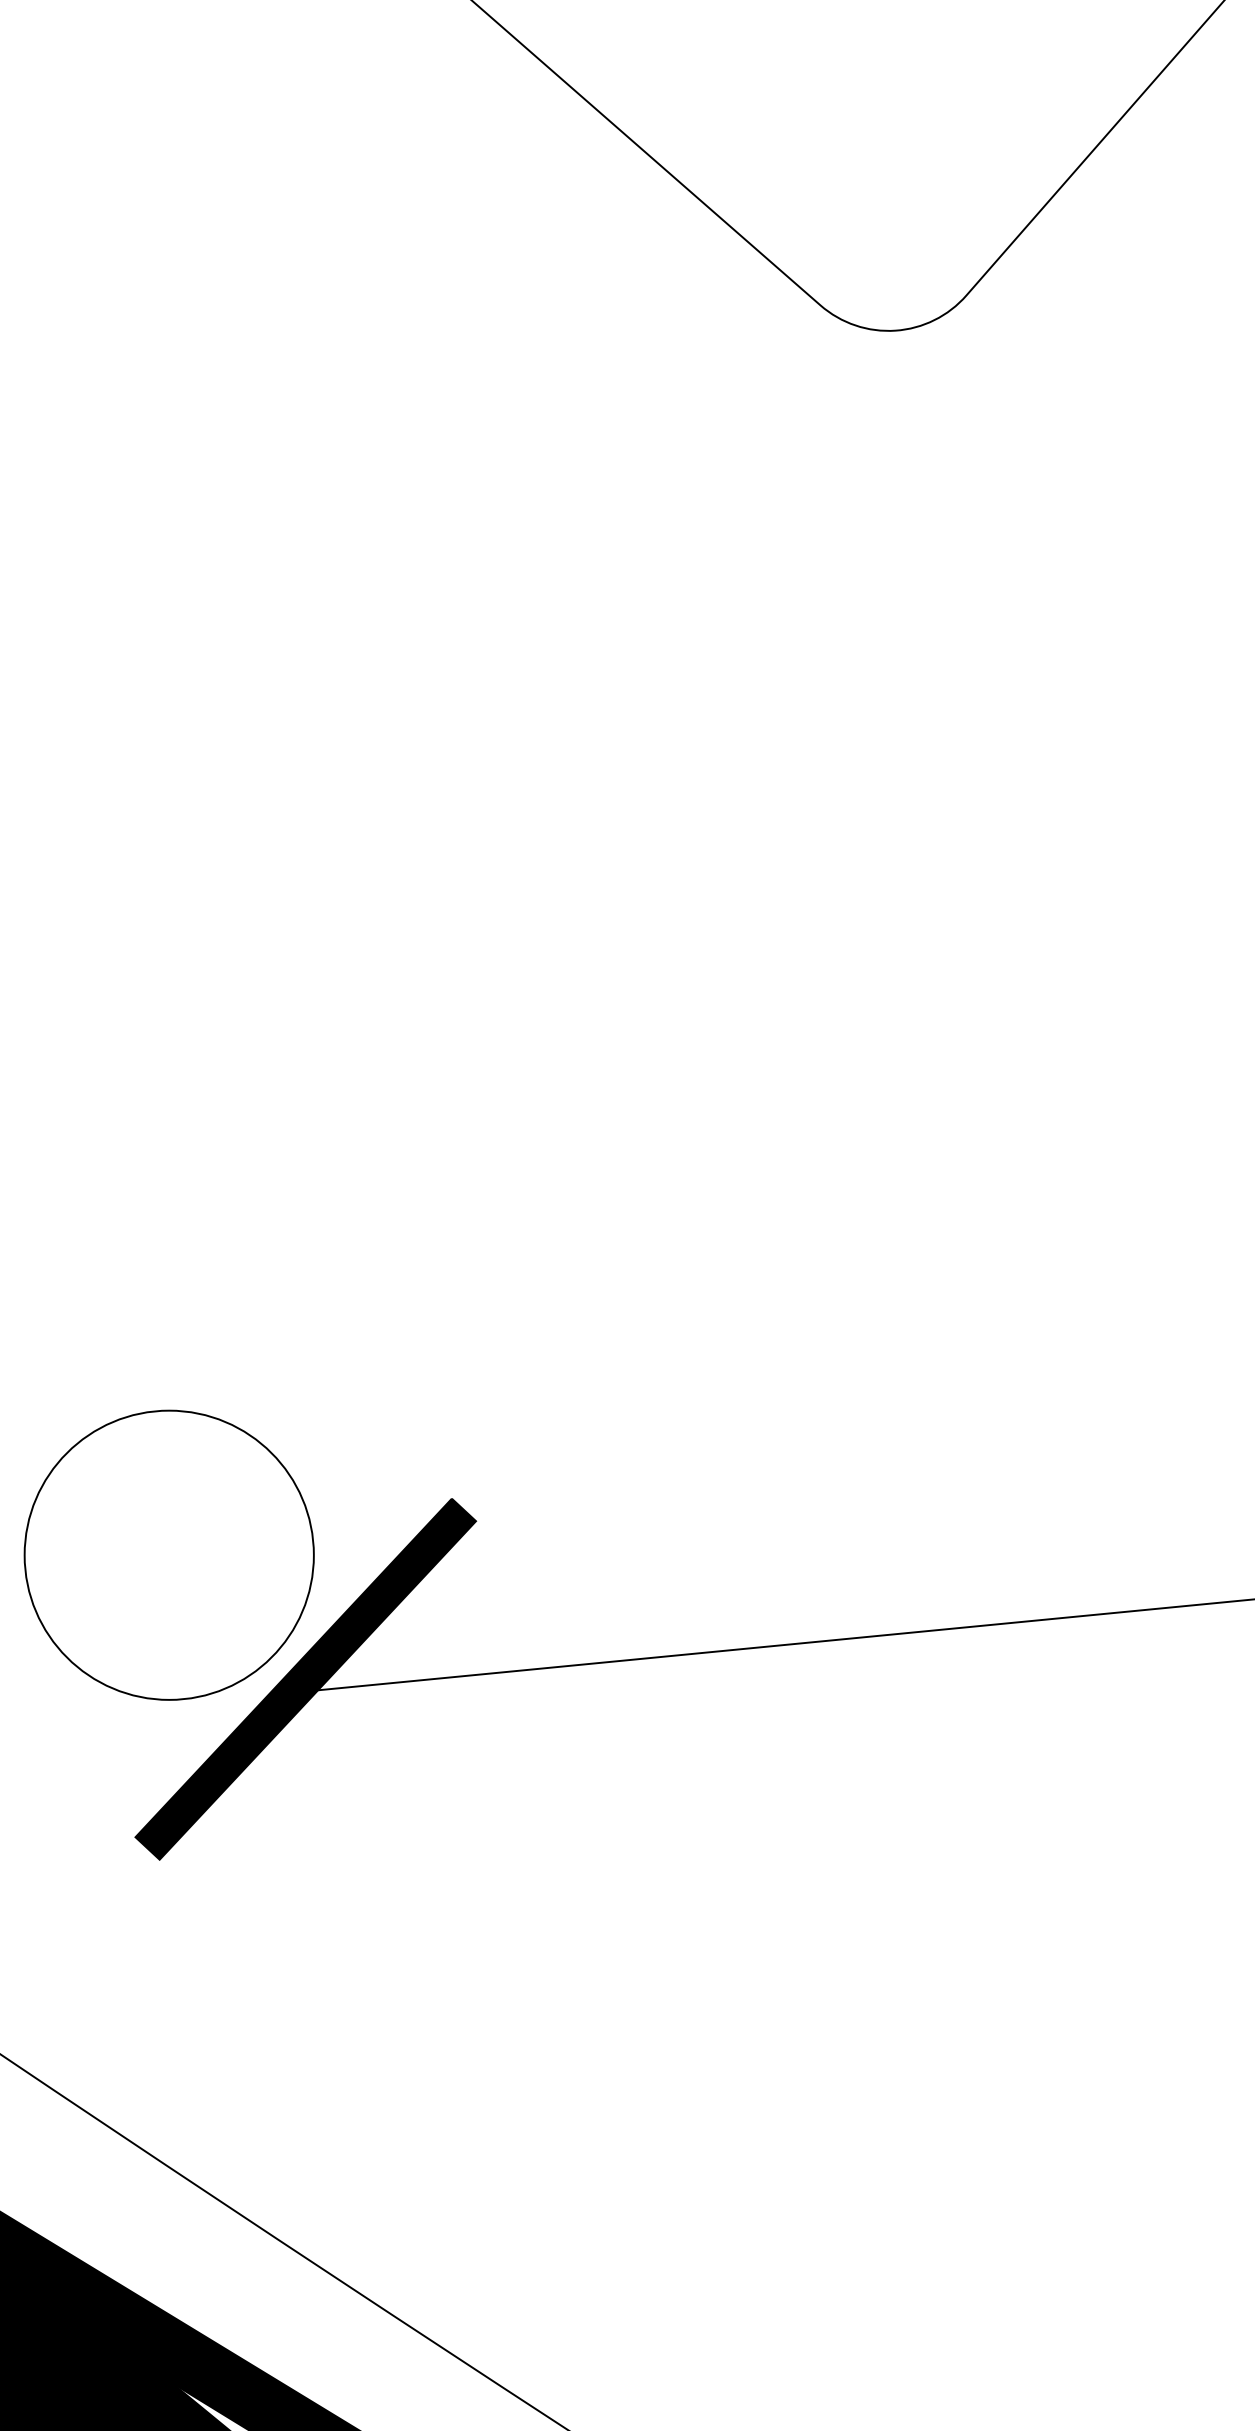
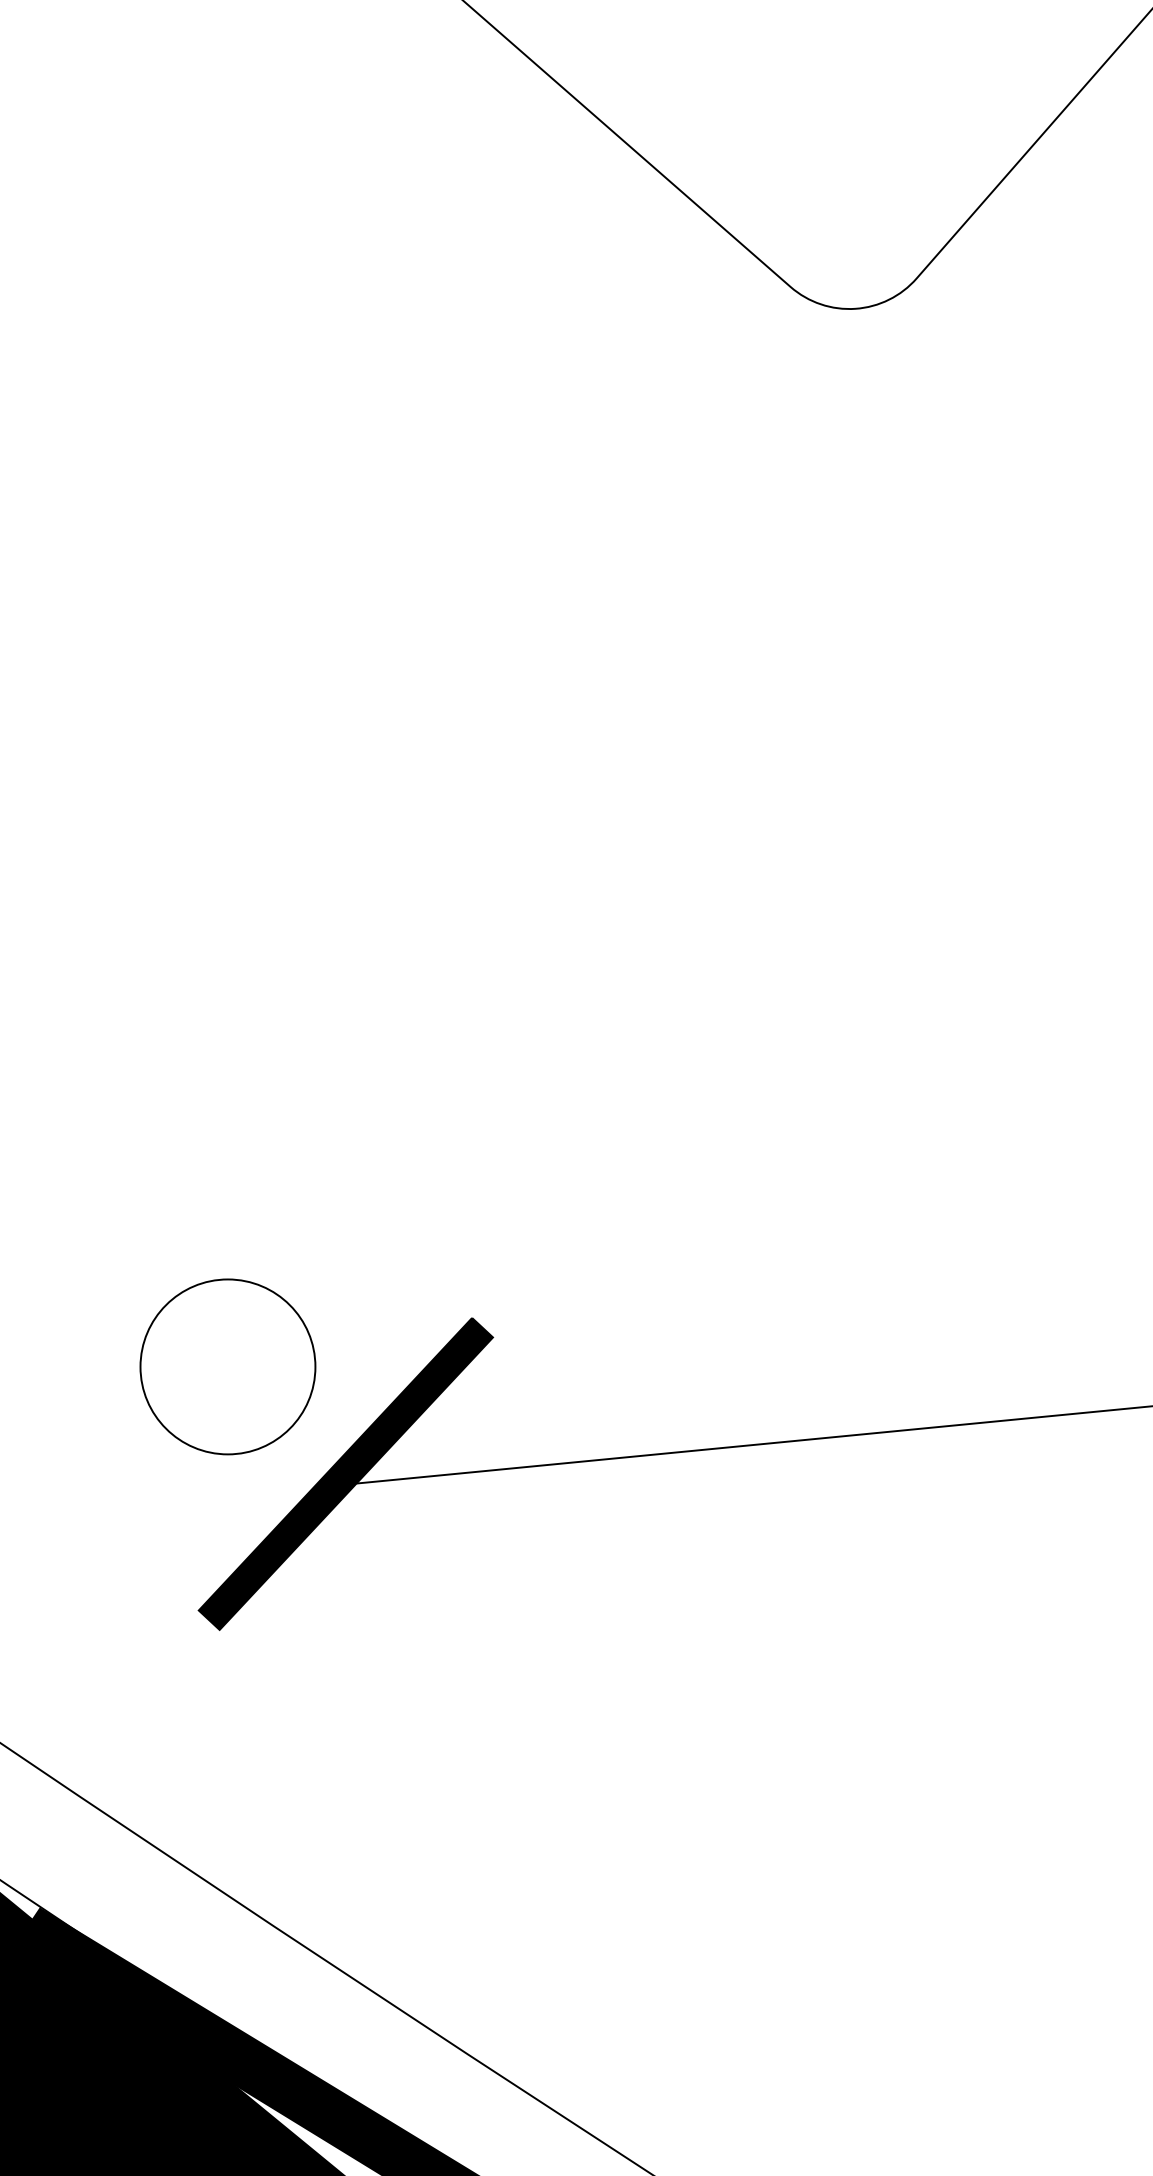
circle: (168, 1554) -> (227, 1366), size x0.7

